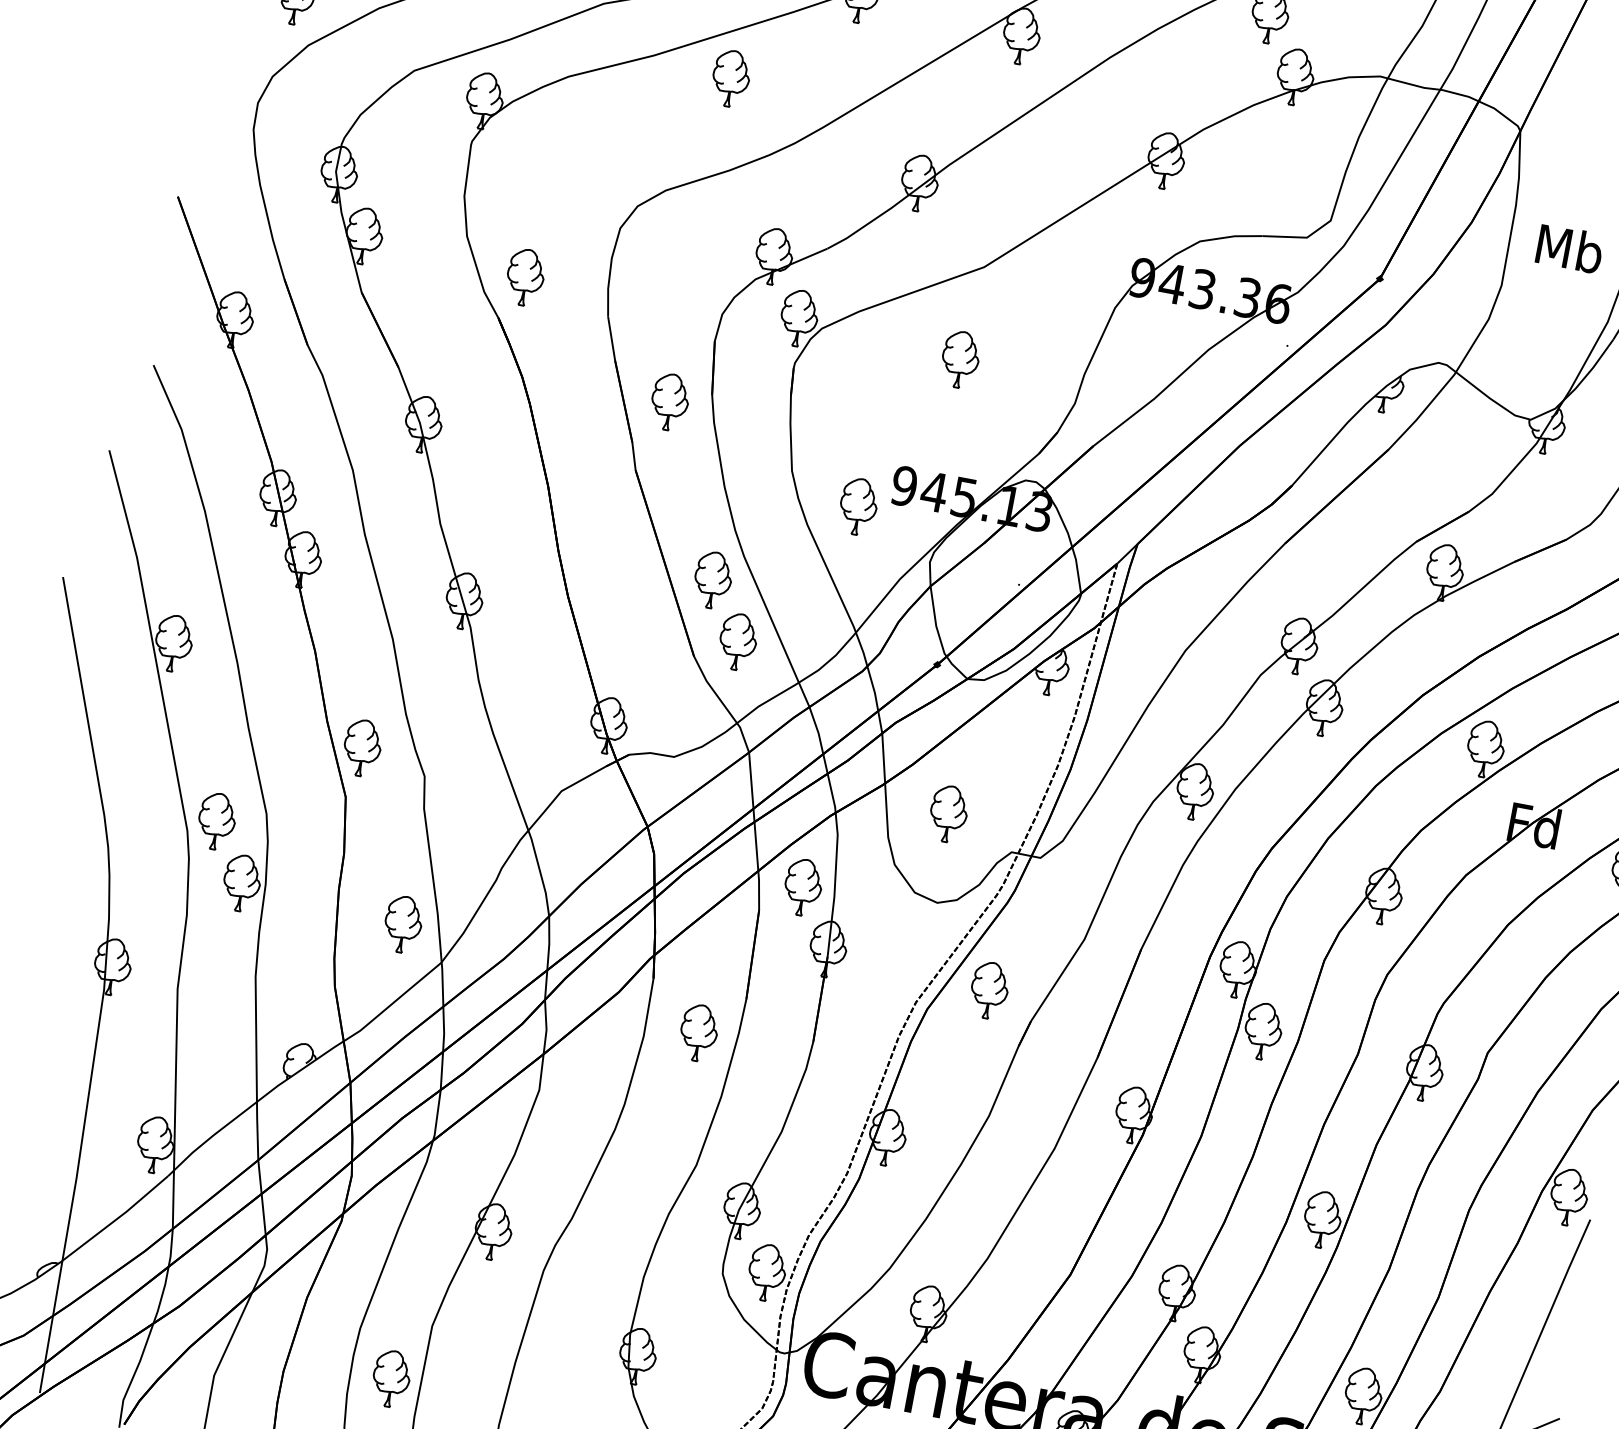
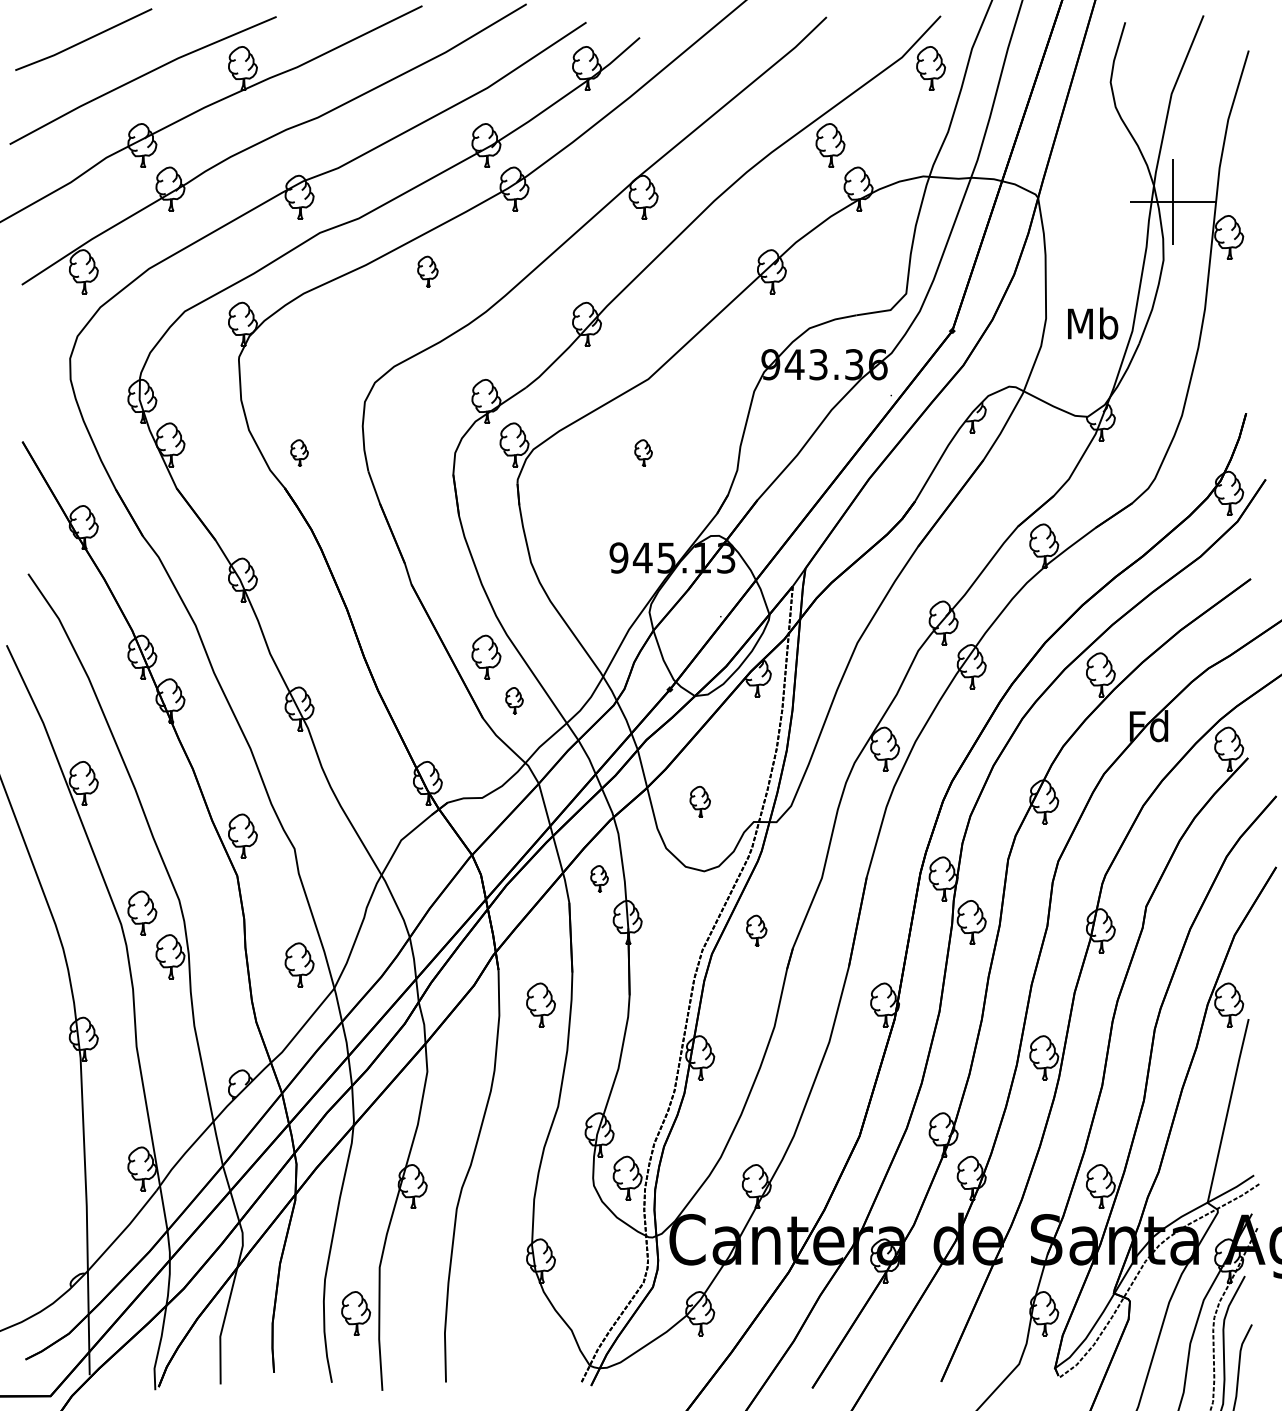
part: (730, 78) -> (427, 271), size x0.7
text: (1570, 248) -> (1093, 323), moved
part: (525, 276) -> (299, 452), size x0.6
part: (960, 358) -> (643, 452), size x0.6
part: (669, 401) -> (427, 527), removed
part: (858, 505) -> (586, 579), removed
part: (738, 641) -> (514, 700), size x0.6
part: (949, 813) -> (700, 801), size x0.7
part: (803, 886) -> (599, 878), size x0.6
part: (989, 990) -> (756, 930), size x0.7

